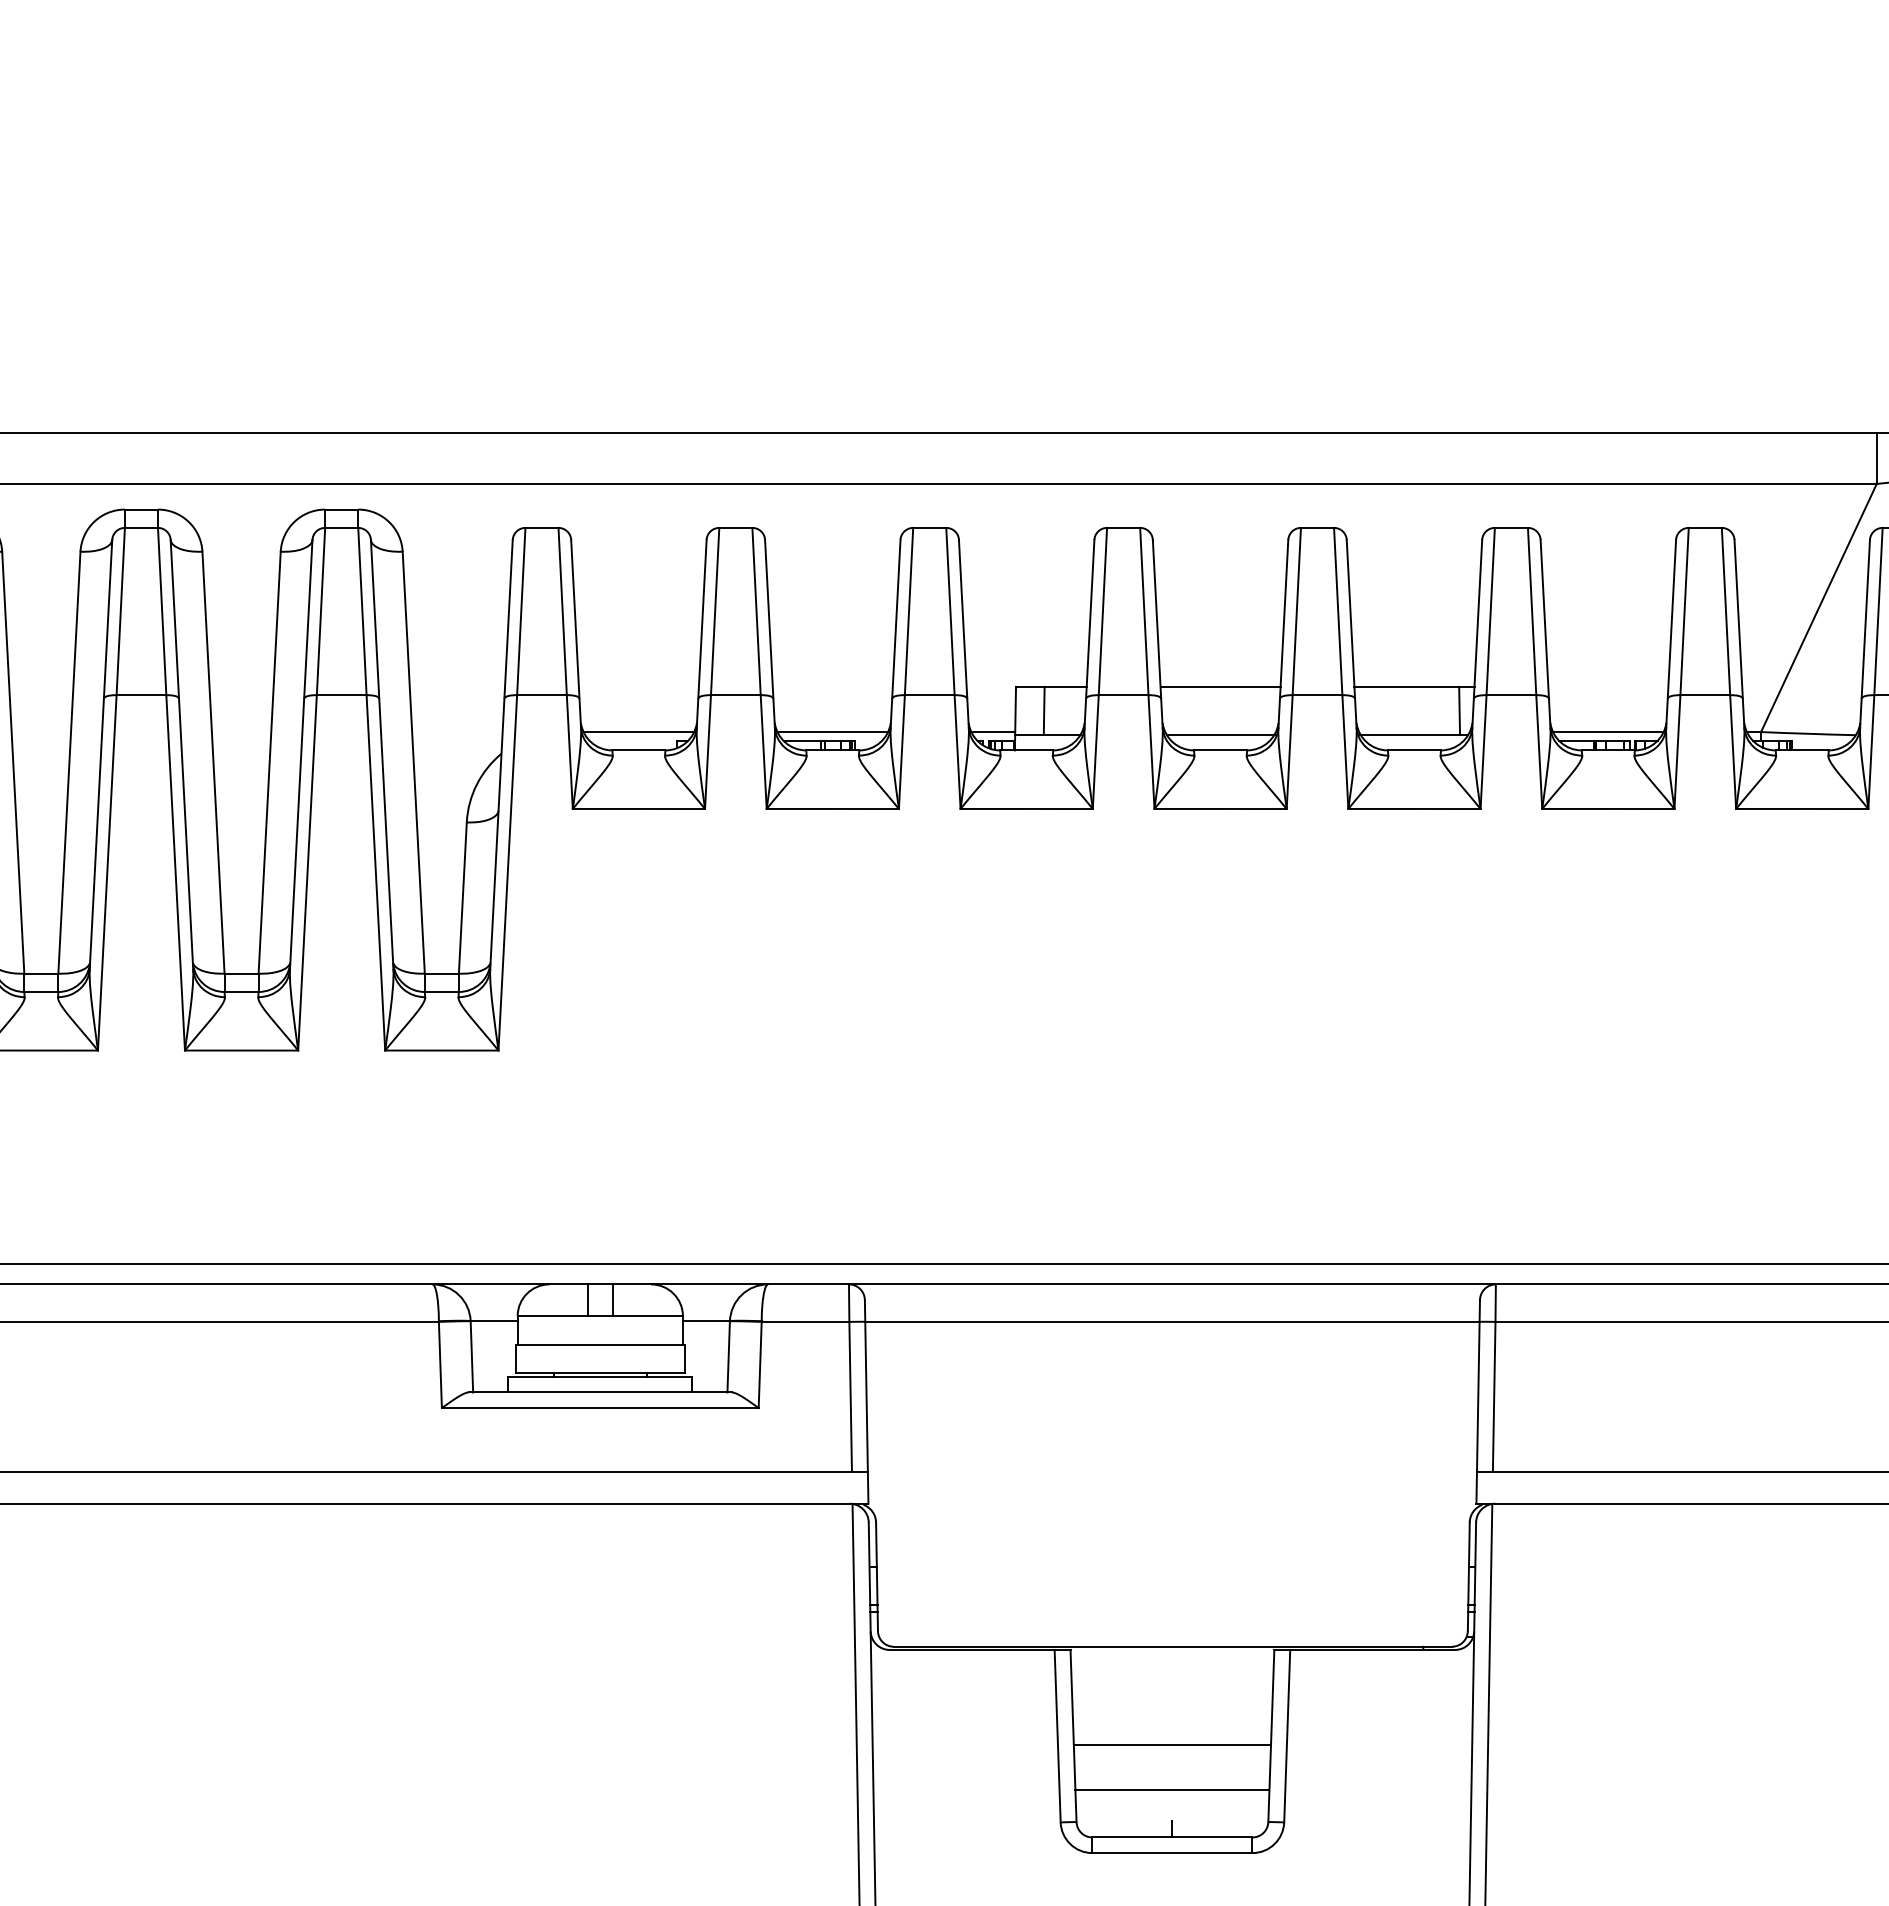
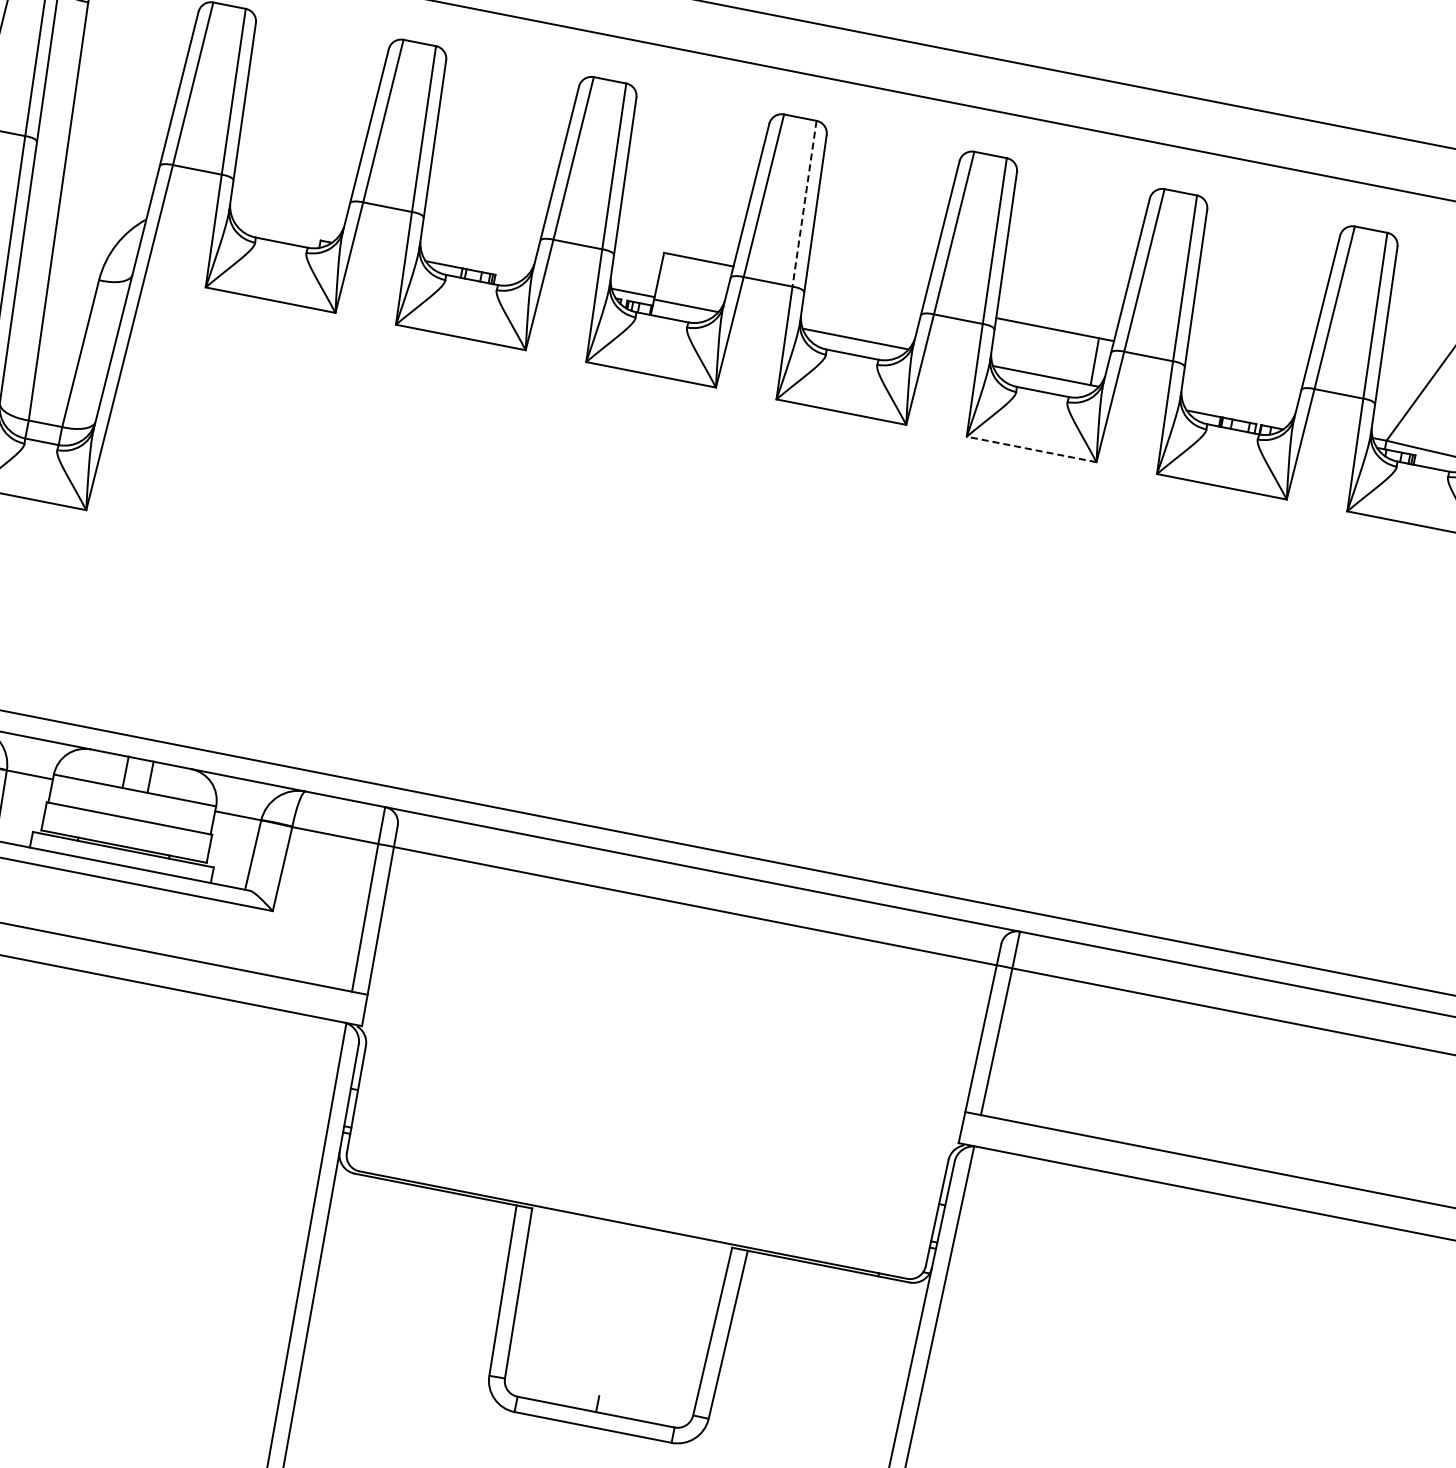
line: (1144, 611) -> (804, 203), solid -> dashed
line: (1220, 686) -> (864, 291), removed
line: (1043, 710) -> (686, 281), removed
line: (638, 732) -> (284, 225), removed
line: (832, 732) -> (475, 262), removed
line: (1608, 732) -> (1236, 411), removed
line: (1413, 808) -> (1030, 448), solid -> dashed
line: (1172, 1745) -> (613, 1321), removed
line: (1172, 1789) -> (605, 1365), removed

